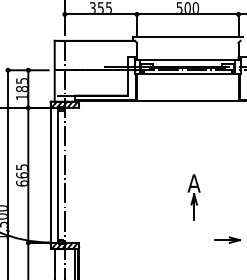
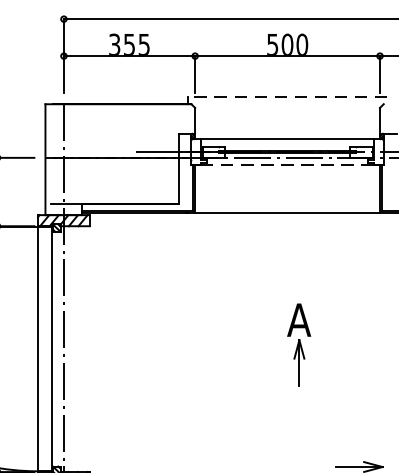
line: (187, 36) -> (287, 96), solid -> dashed
line: (187, 74) -> (287, 165), solid -> dashed
part: (193, 197) -> (298, 345), moved

